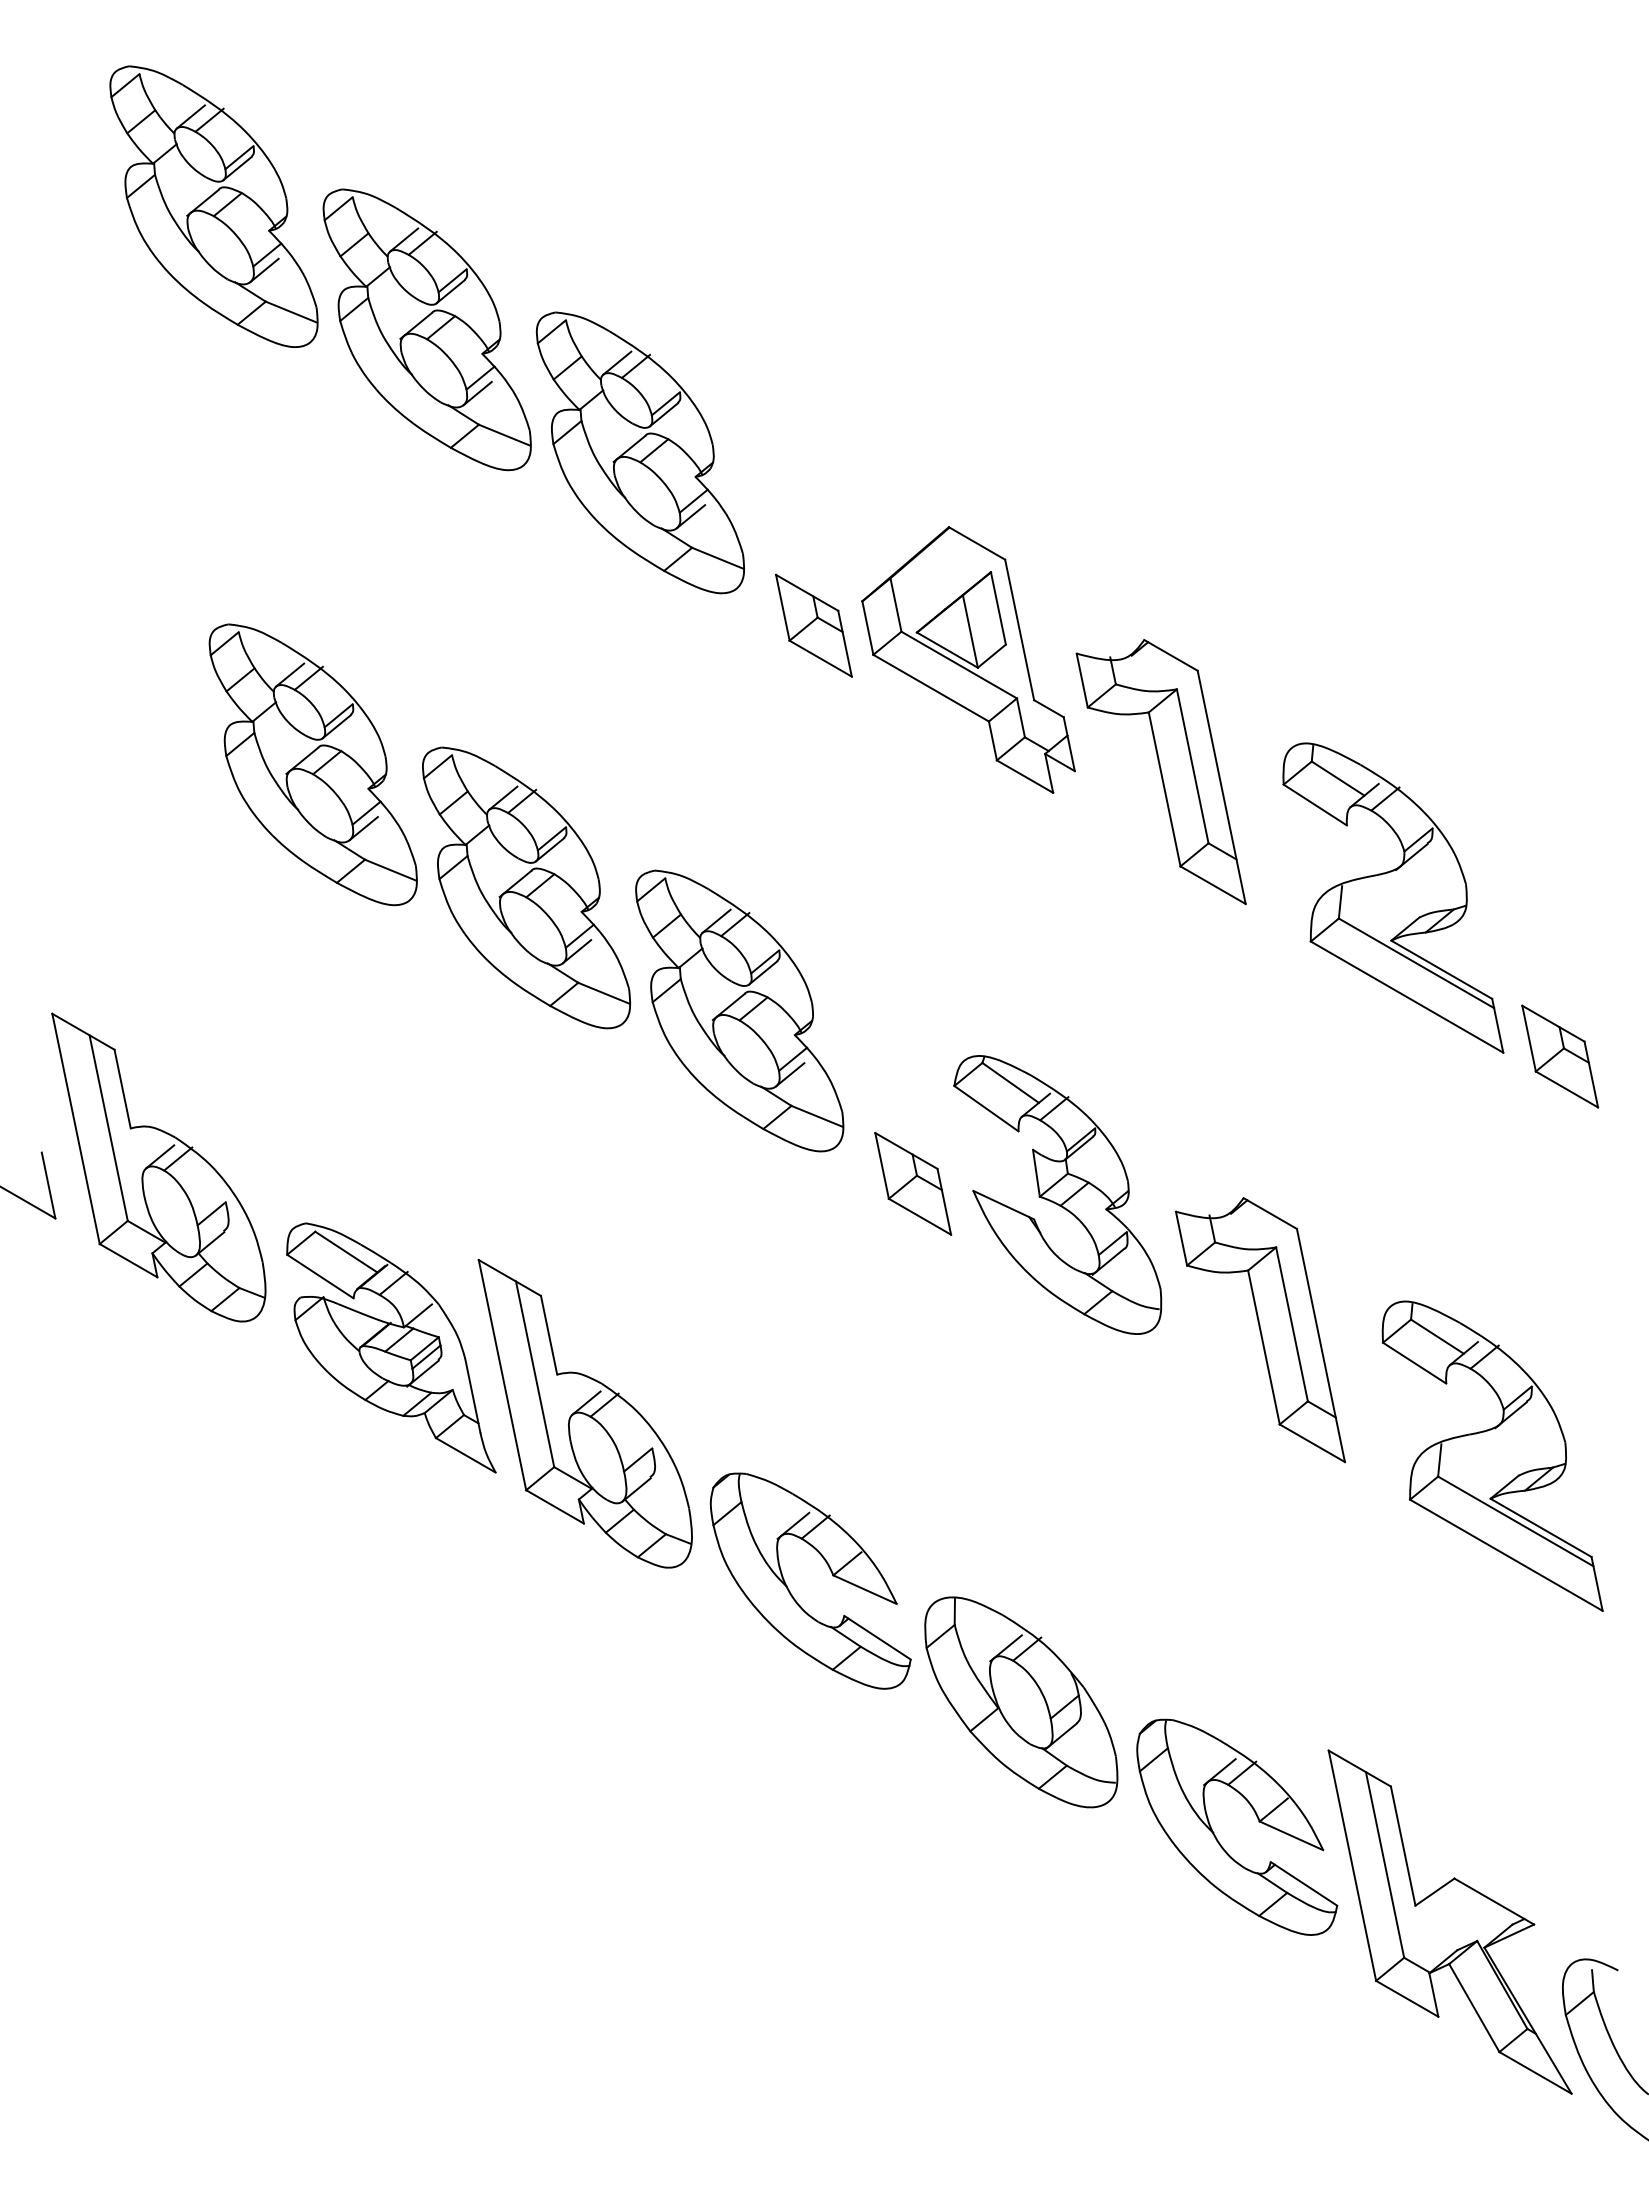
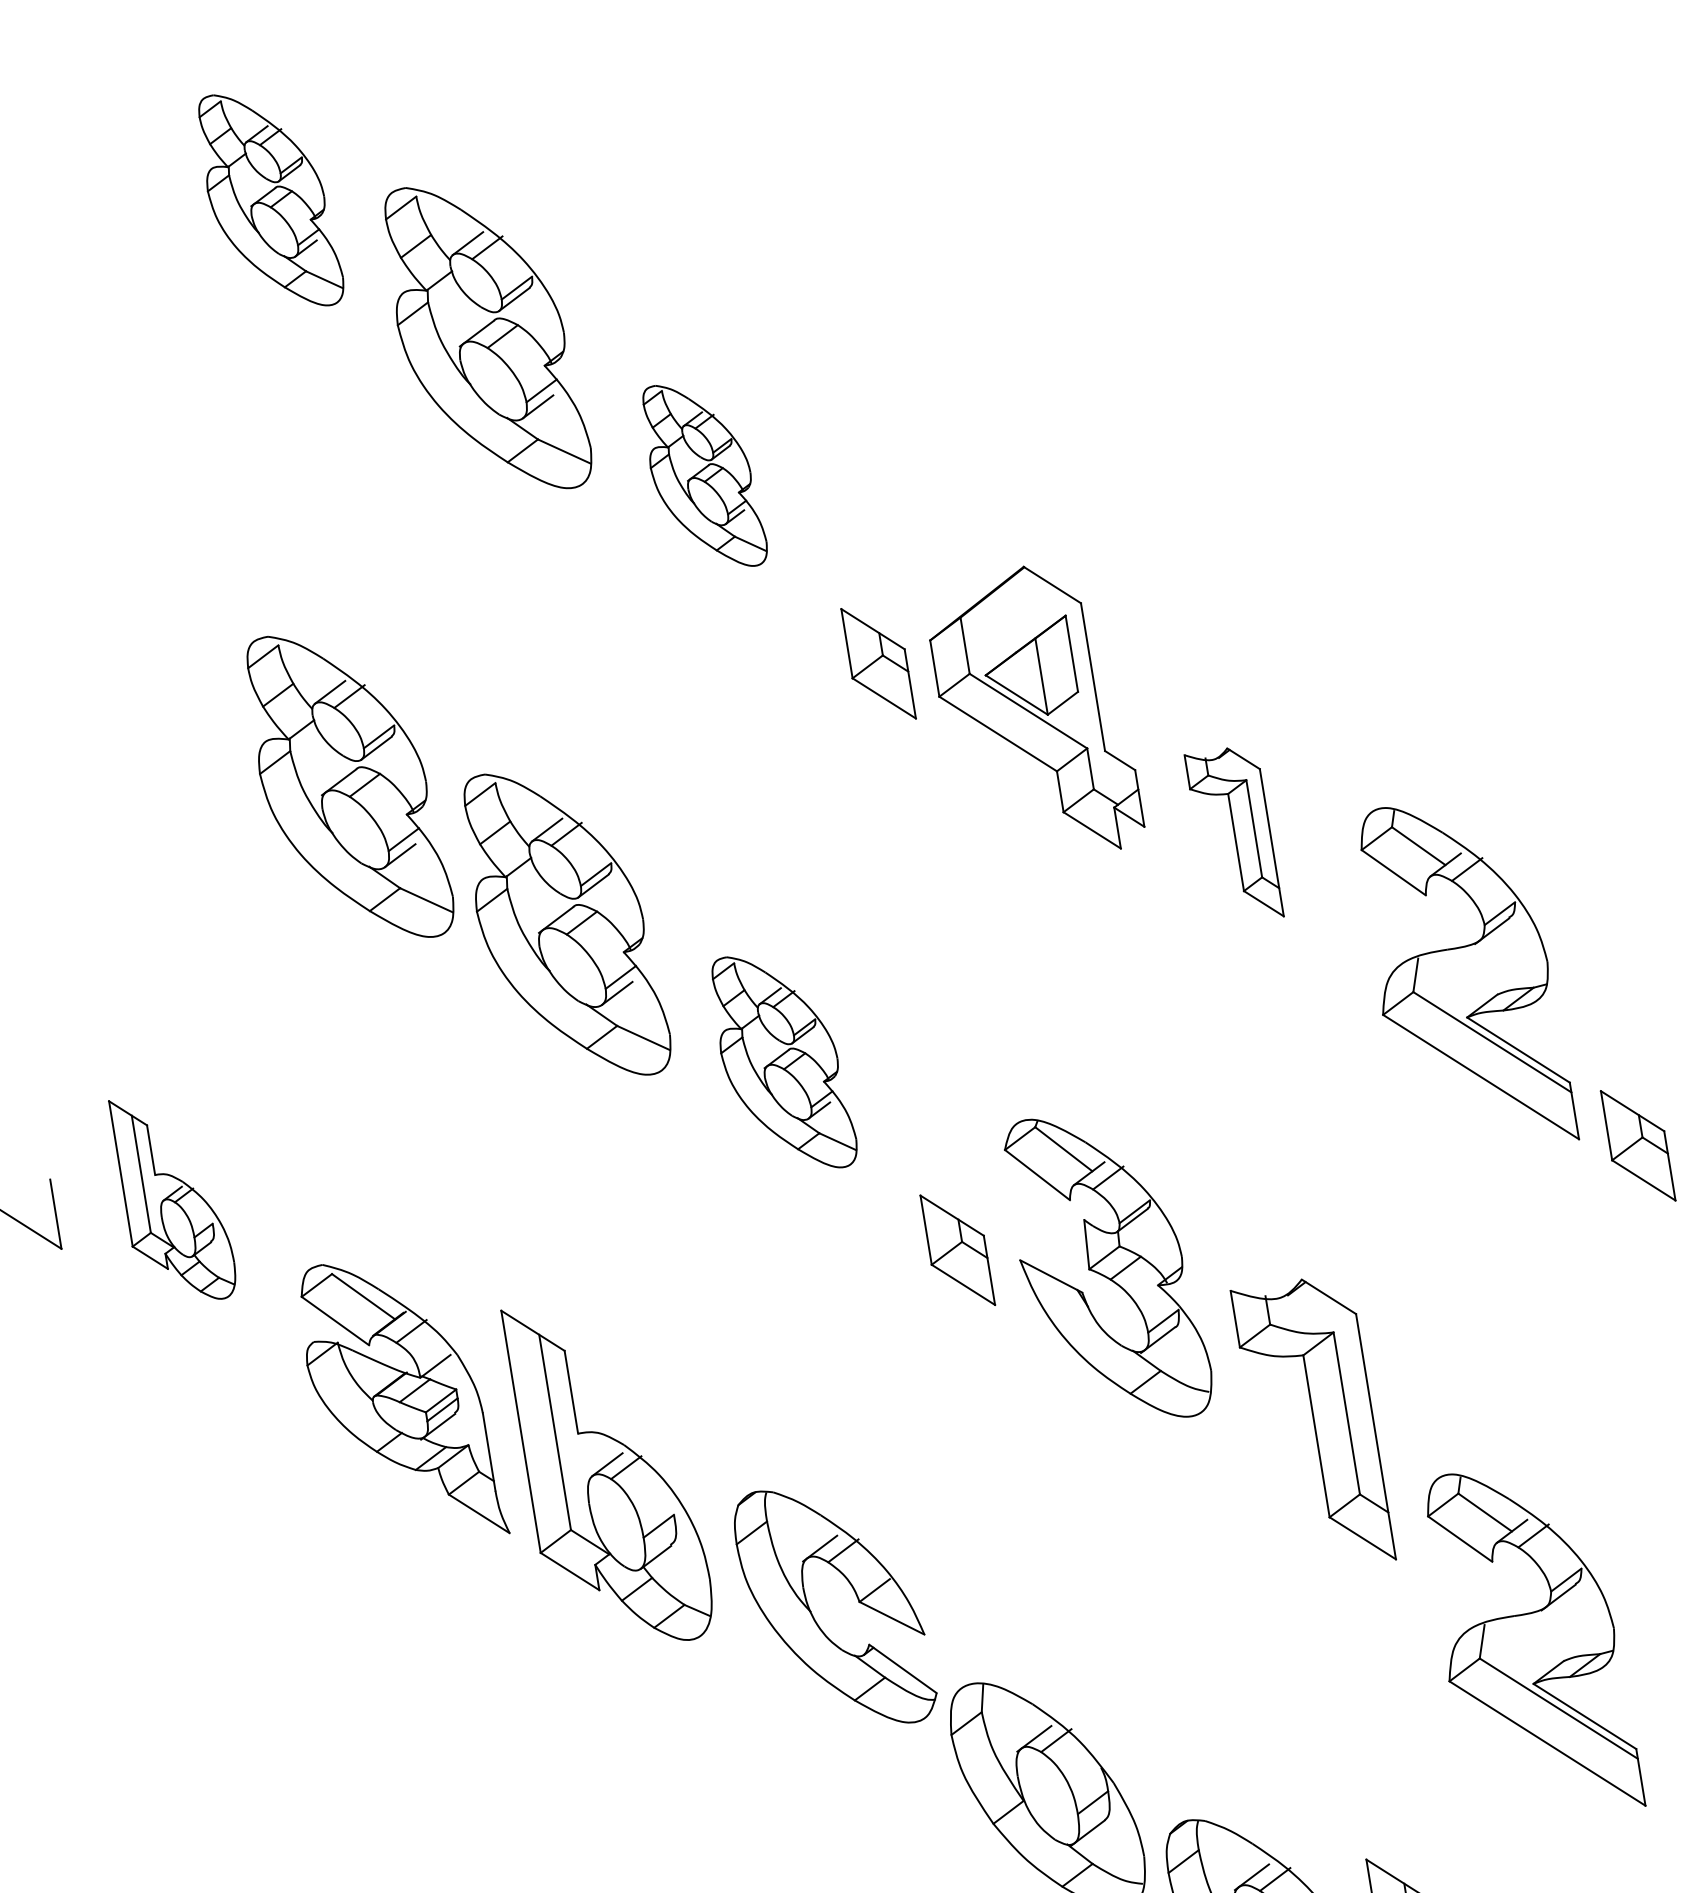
part: (213, 206) -> (270, 200), size x0.7
part: (639, 452) -> (704, 475), size x0.6
part: (1160, 771) -> (1233, 830), size x0.6
part: (739, 1010) -> (784, 1061), size x0.7
part: (158, 1167) -> (171, 1200), size x0.6
part: (1492, 1455) -> (1537, 1638), moved
part: (830, 1571) -> (856, 1597), moved

